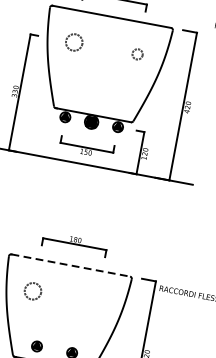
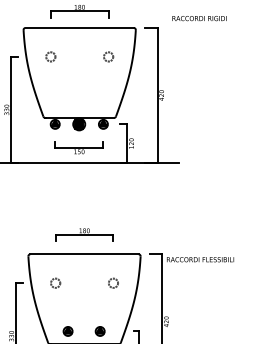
circle: (74, 42) -> (50, 56), size x0.62
line: (71, 265) -> (85, 254), dashed -> solid
circle: (33, 290) -> (55, 282), size x0.62
circle: (96, 302) -> (113, 282), added

